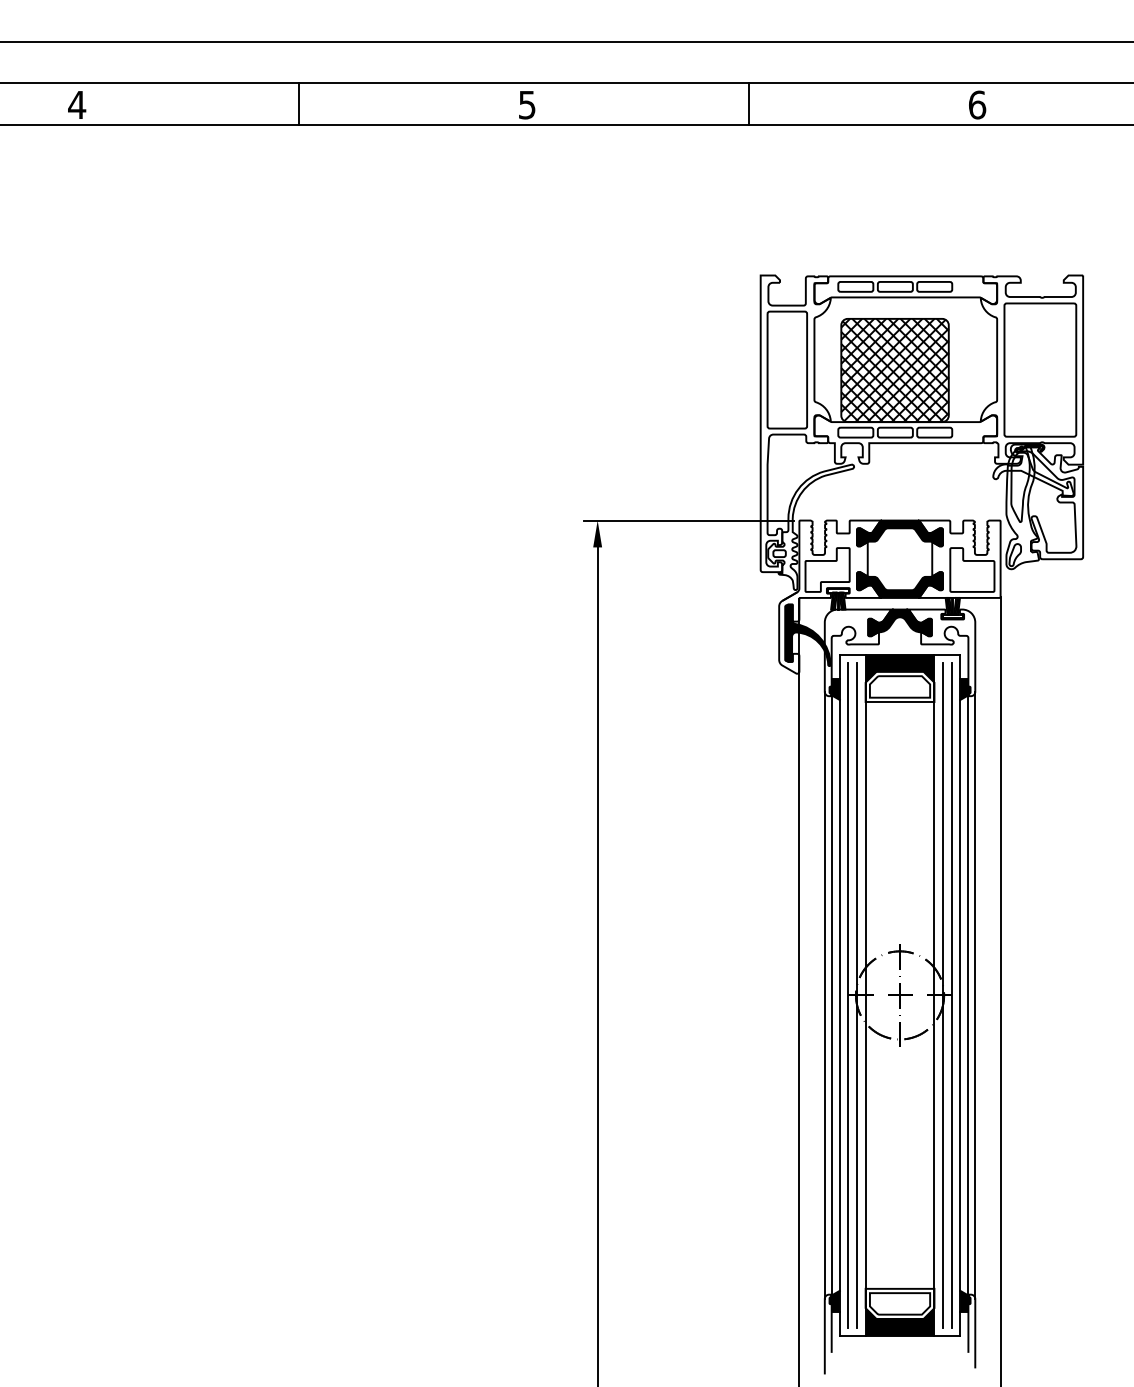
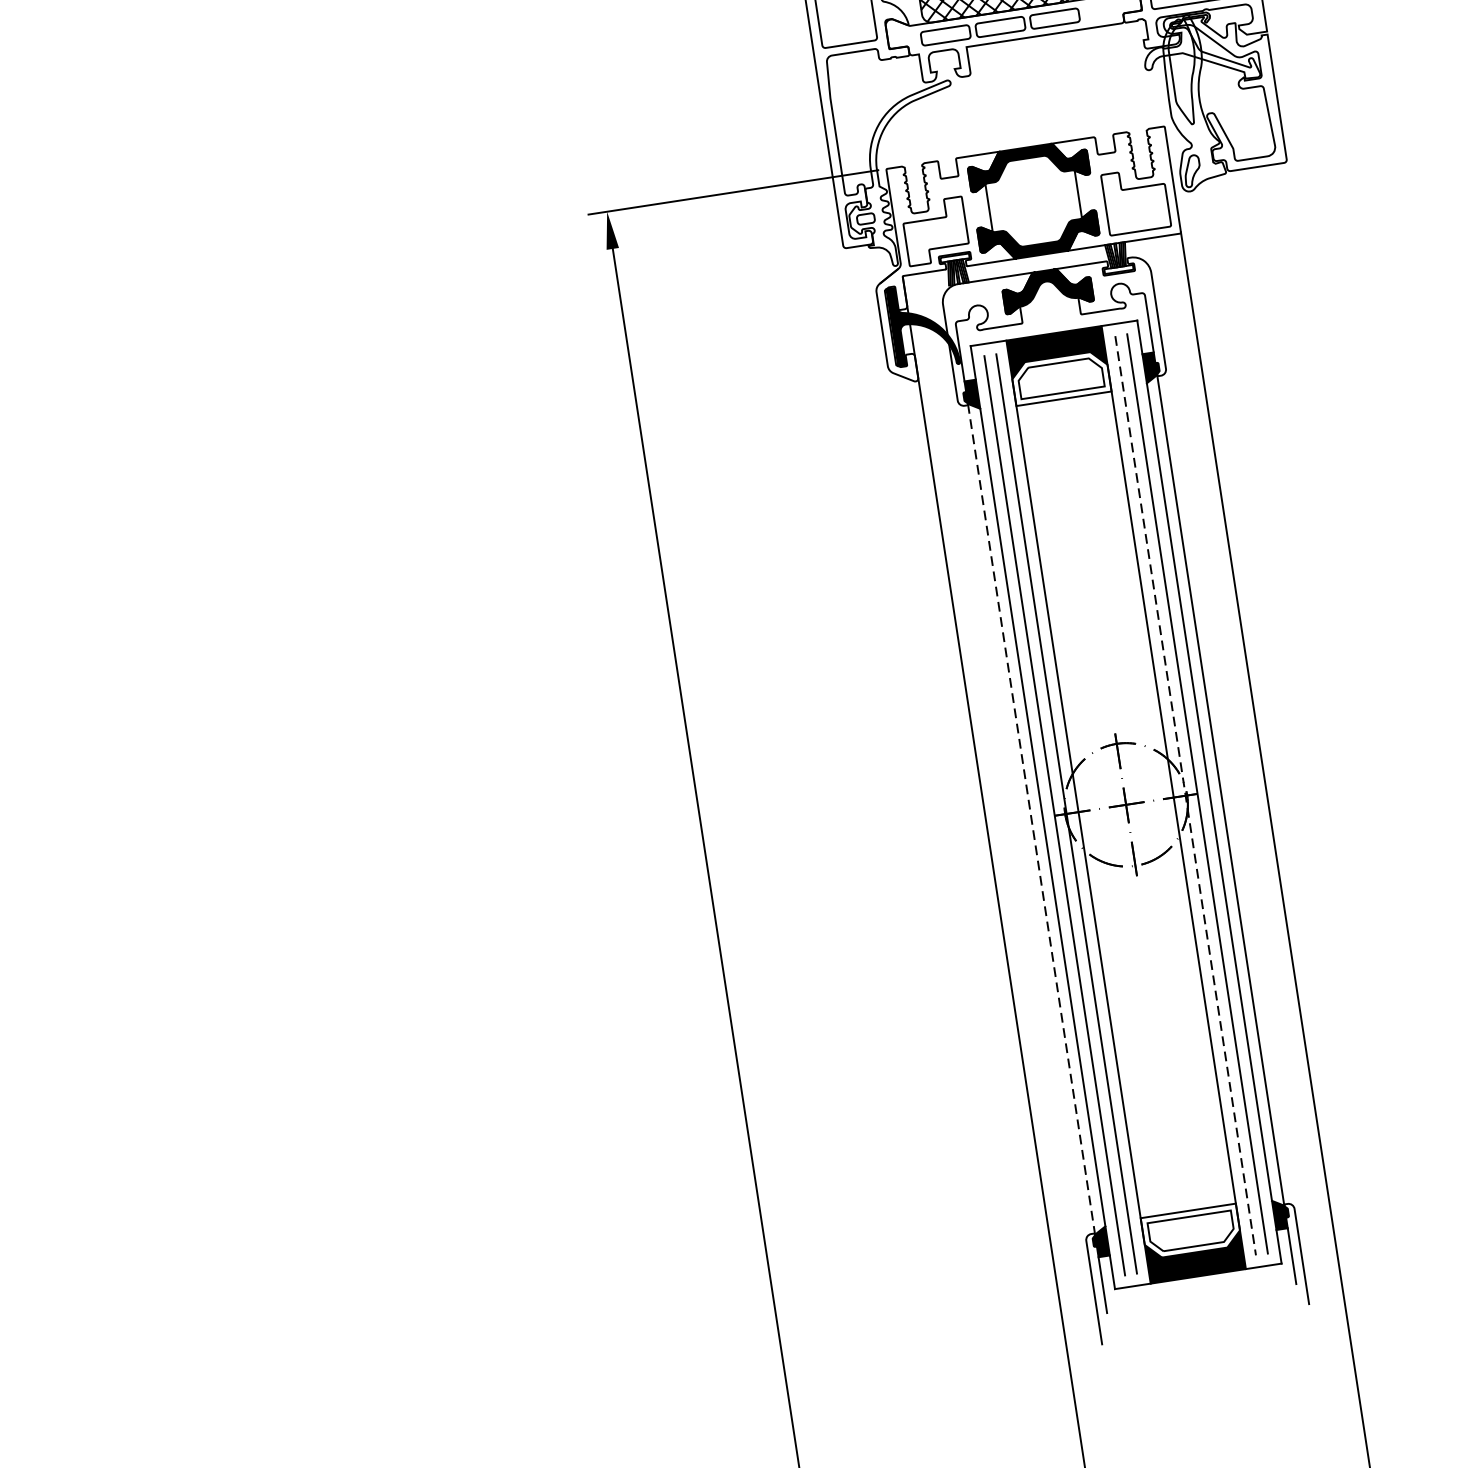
line: (824, 994) -> (1021, 819), removed
line: (975, 994) -> (1230, 787), removed
line: (831, 995) -> (1031, 819), solid -> dashed
line: (943, 995) -> (1186, 795), solid -> dashed

